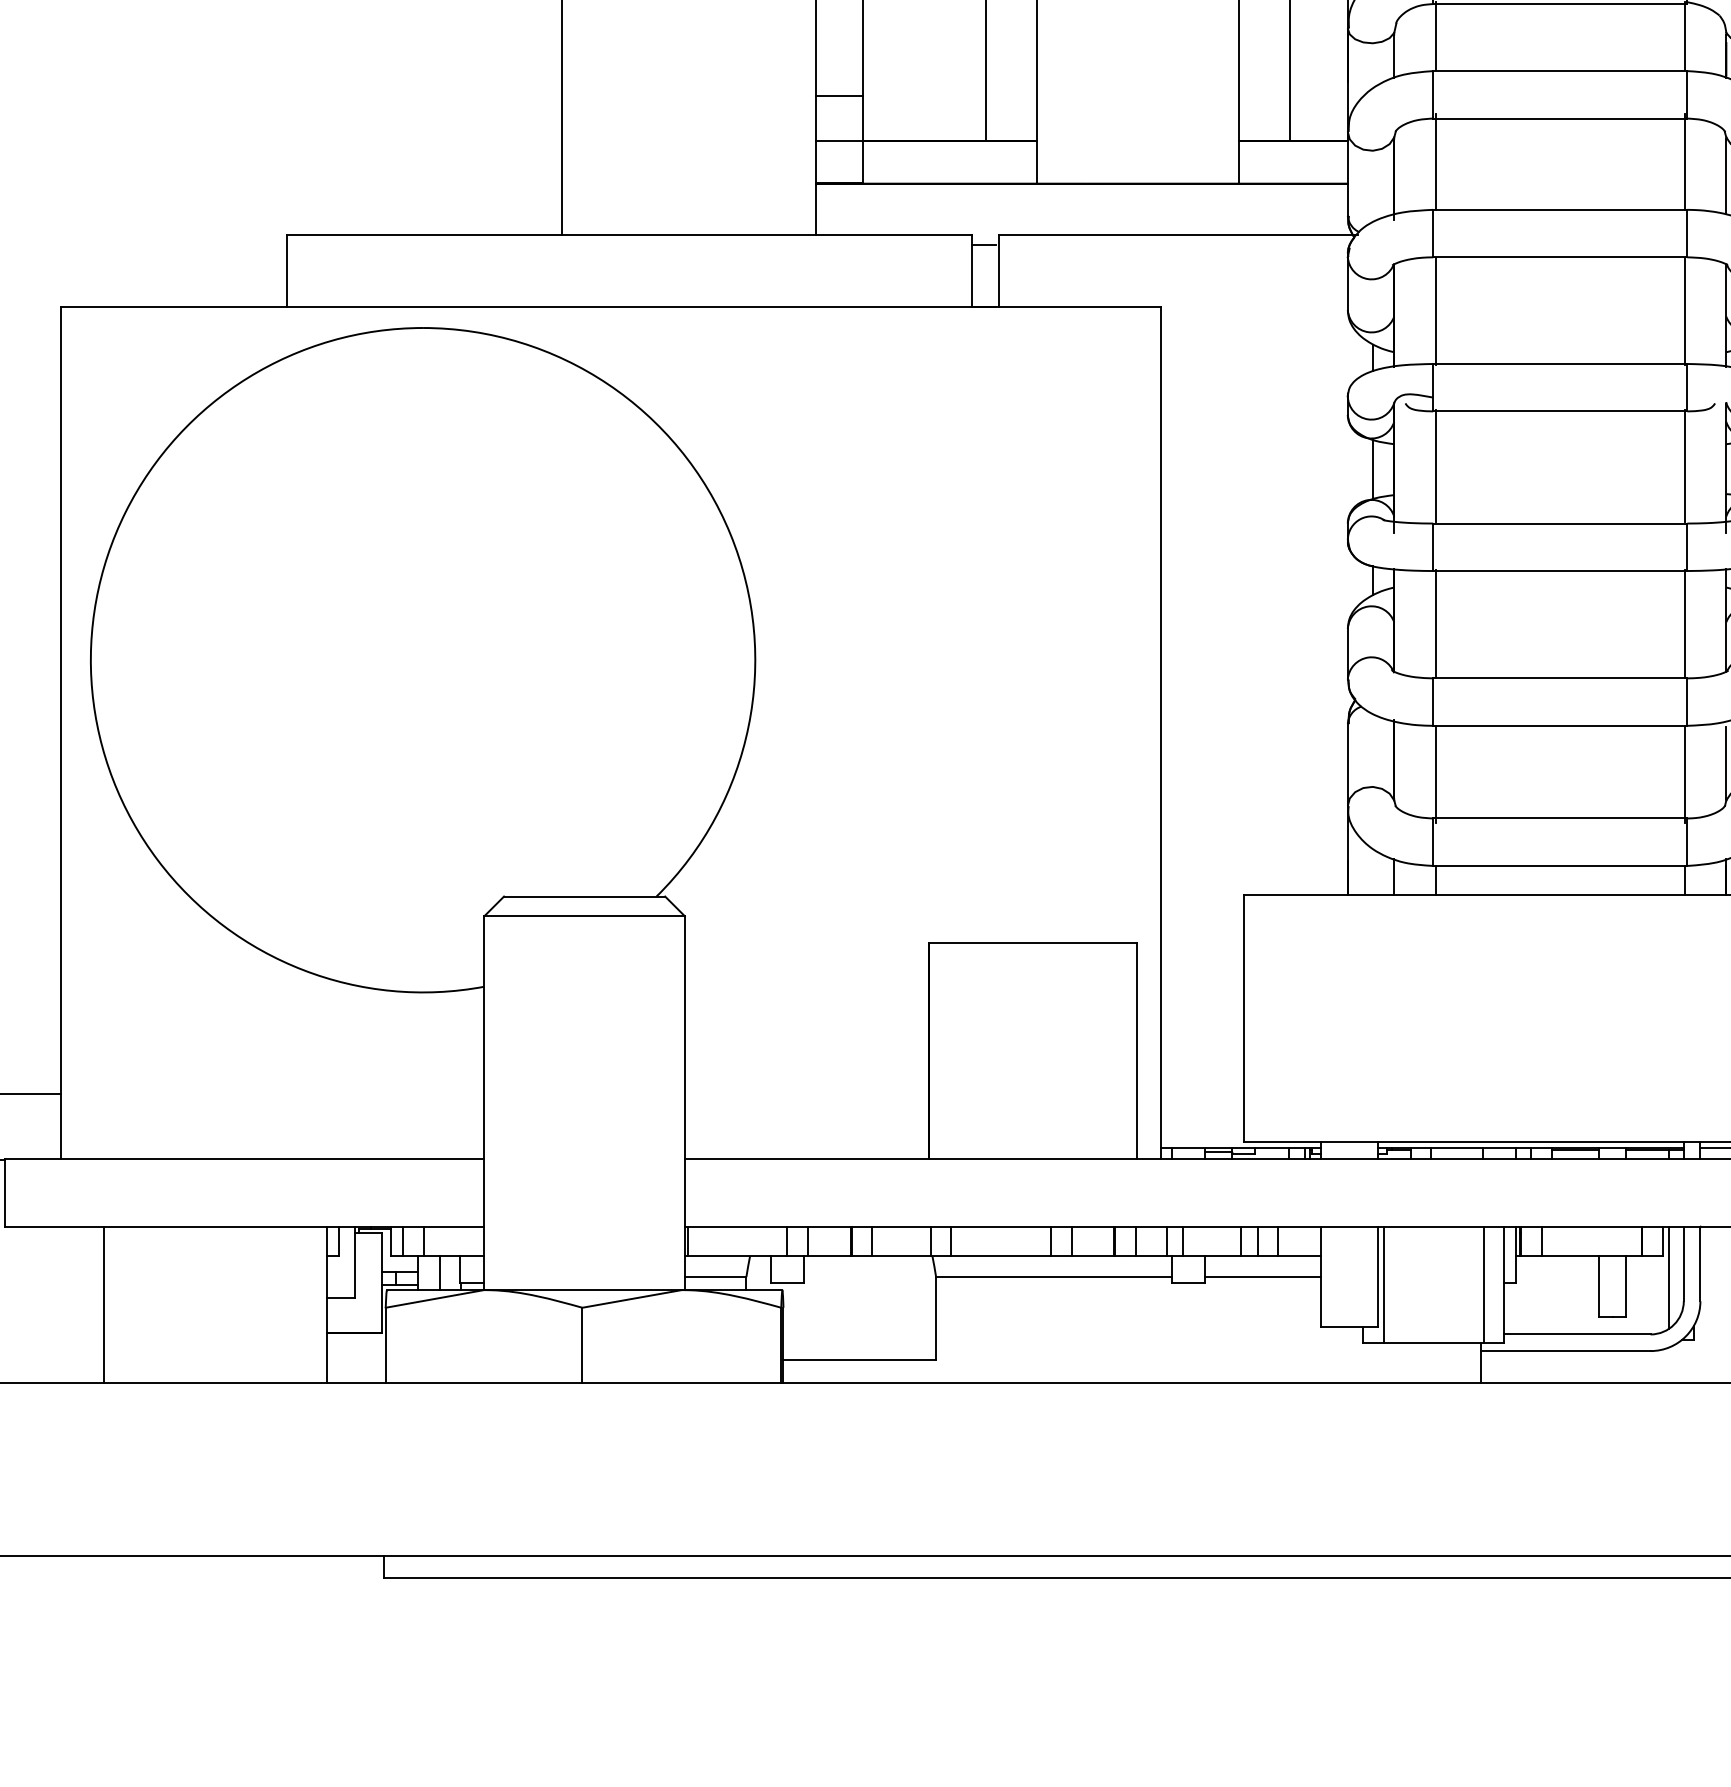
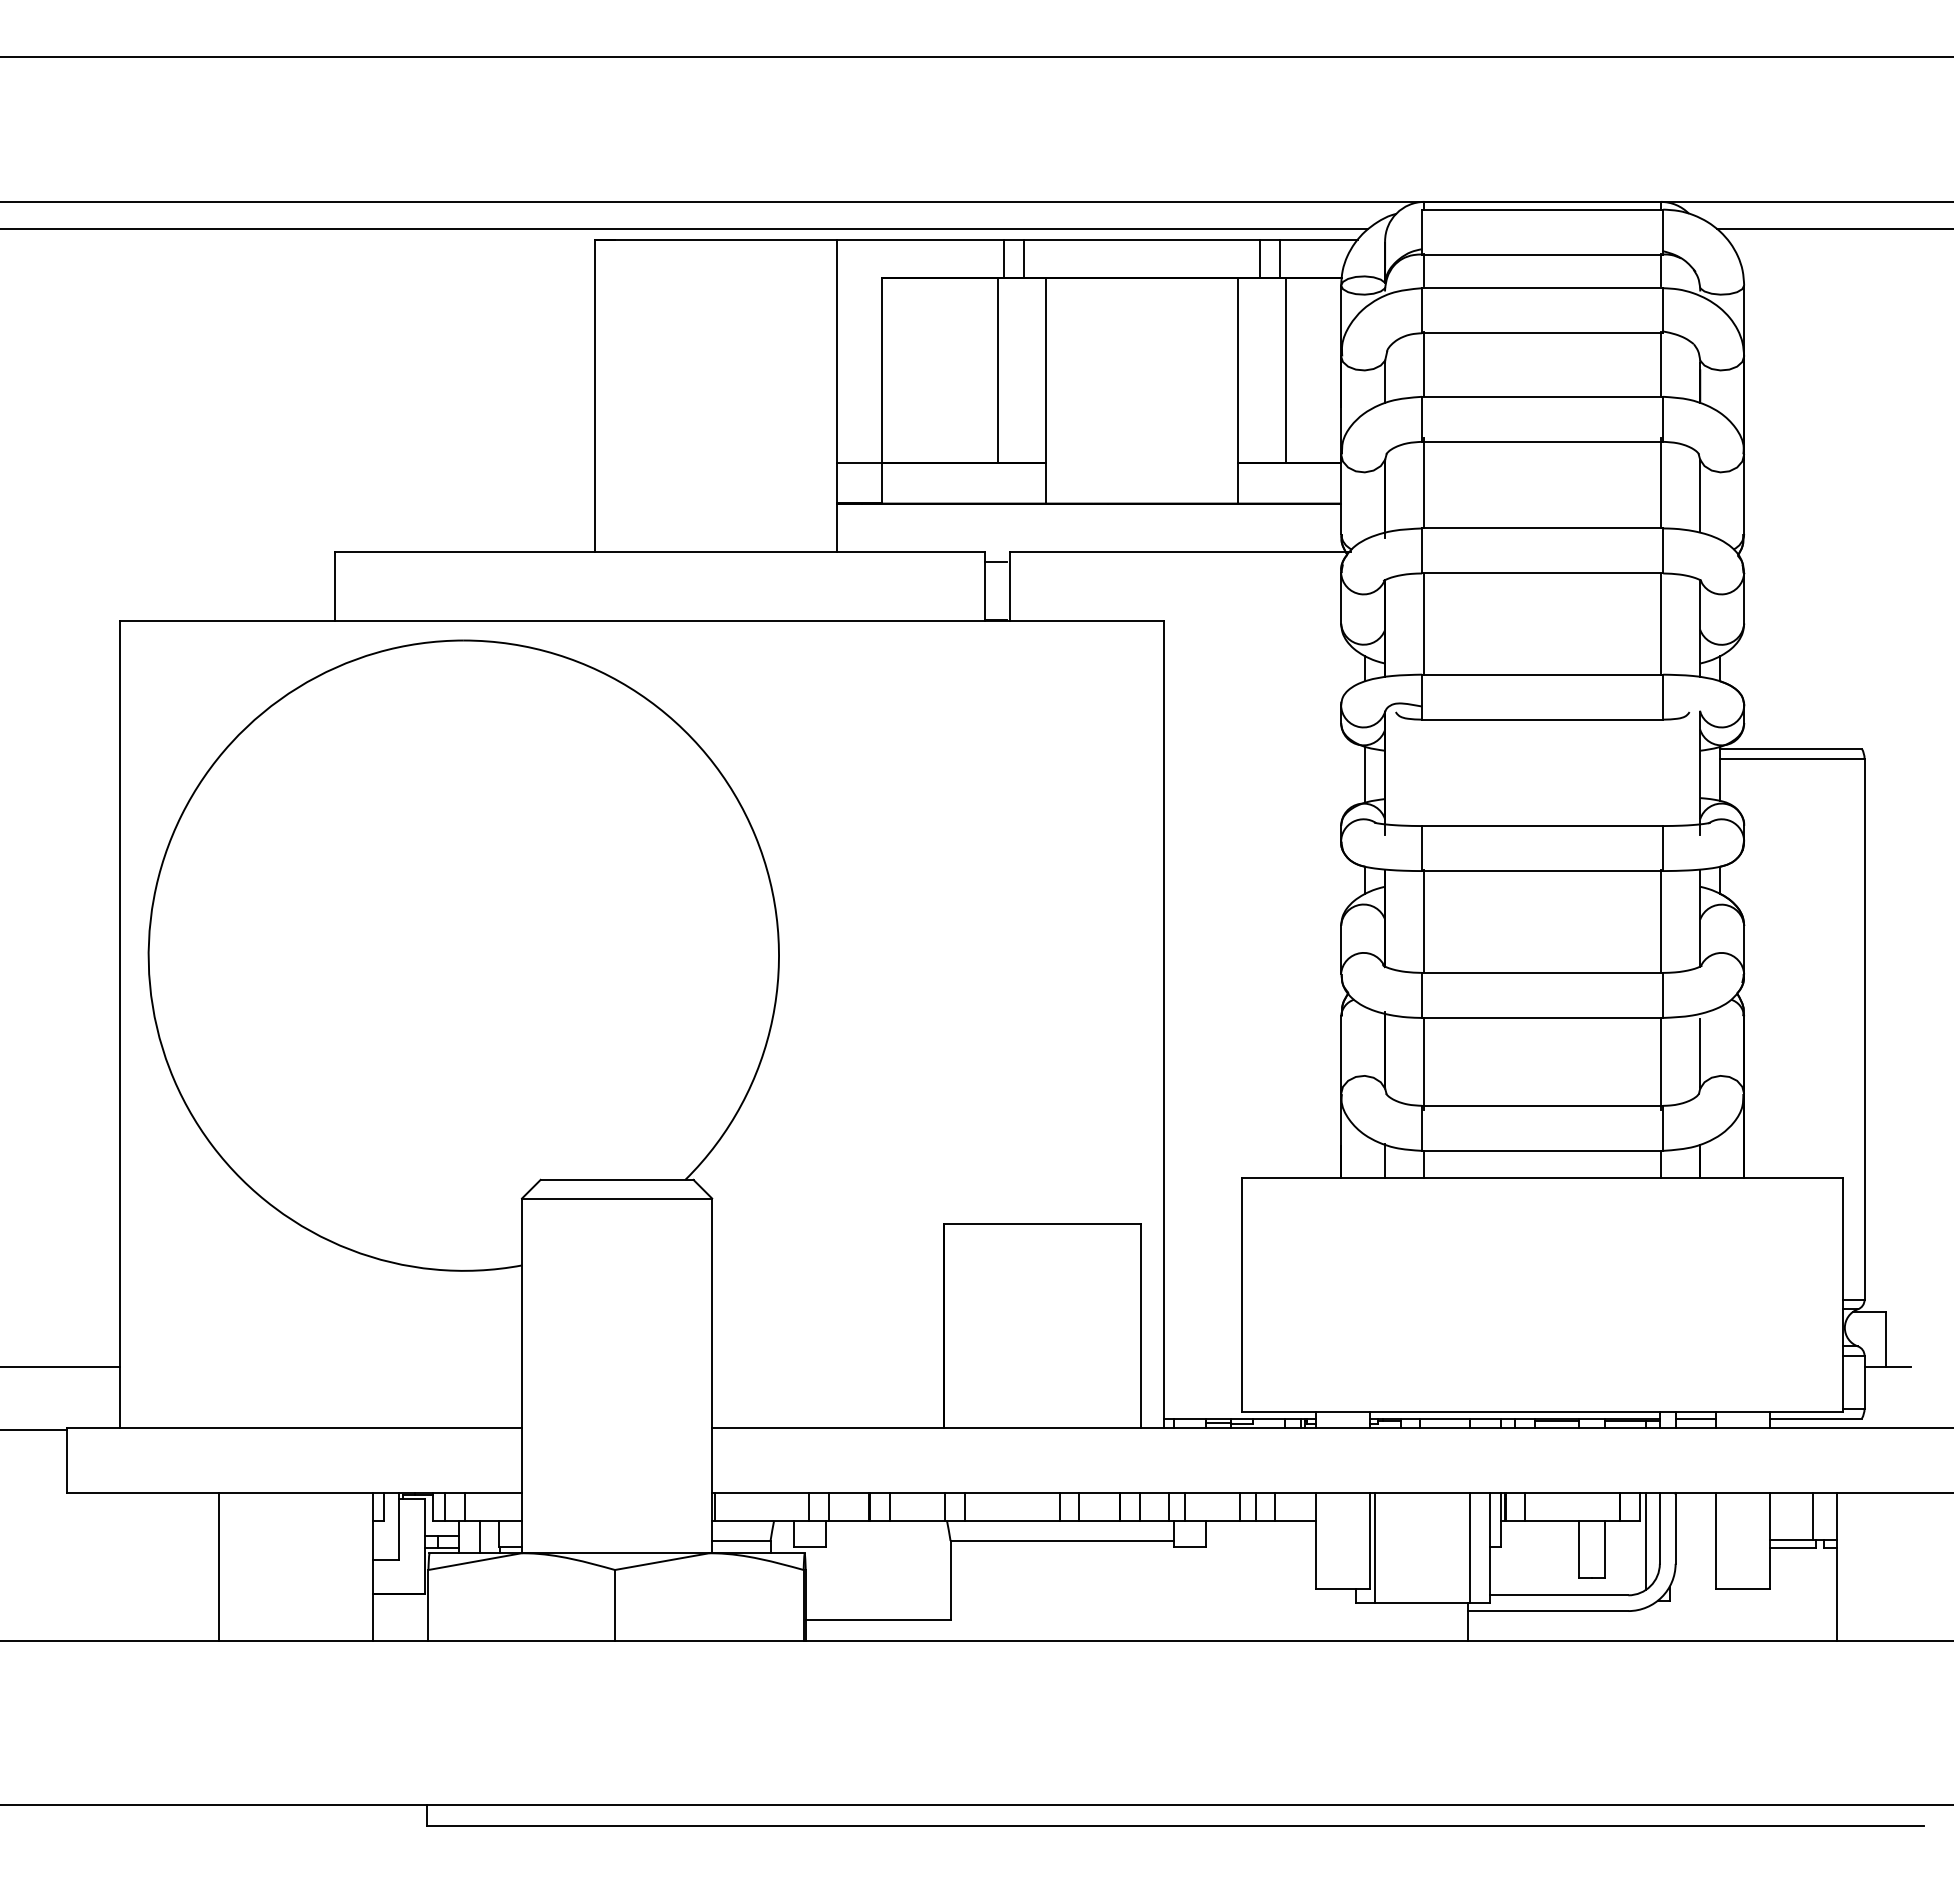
line: (839, 96) -> (858, 420), removed
line: (1435, 466) -> (1424, 771), removed
line: (1684, 466) -> (1660, 771), removed
line: (1262, 1276) -> (1260, 1540), removed
line: (103, 1305) -> (218, 1567), moved

